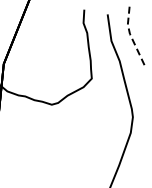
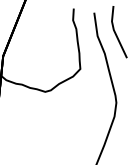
line: (131, 36) -> (115, 32), dashed -> solid

